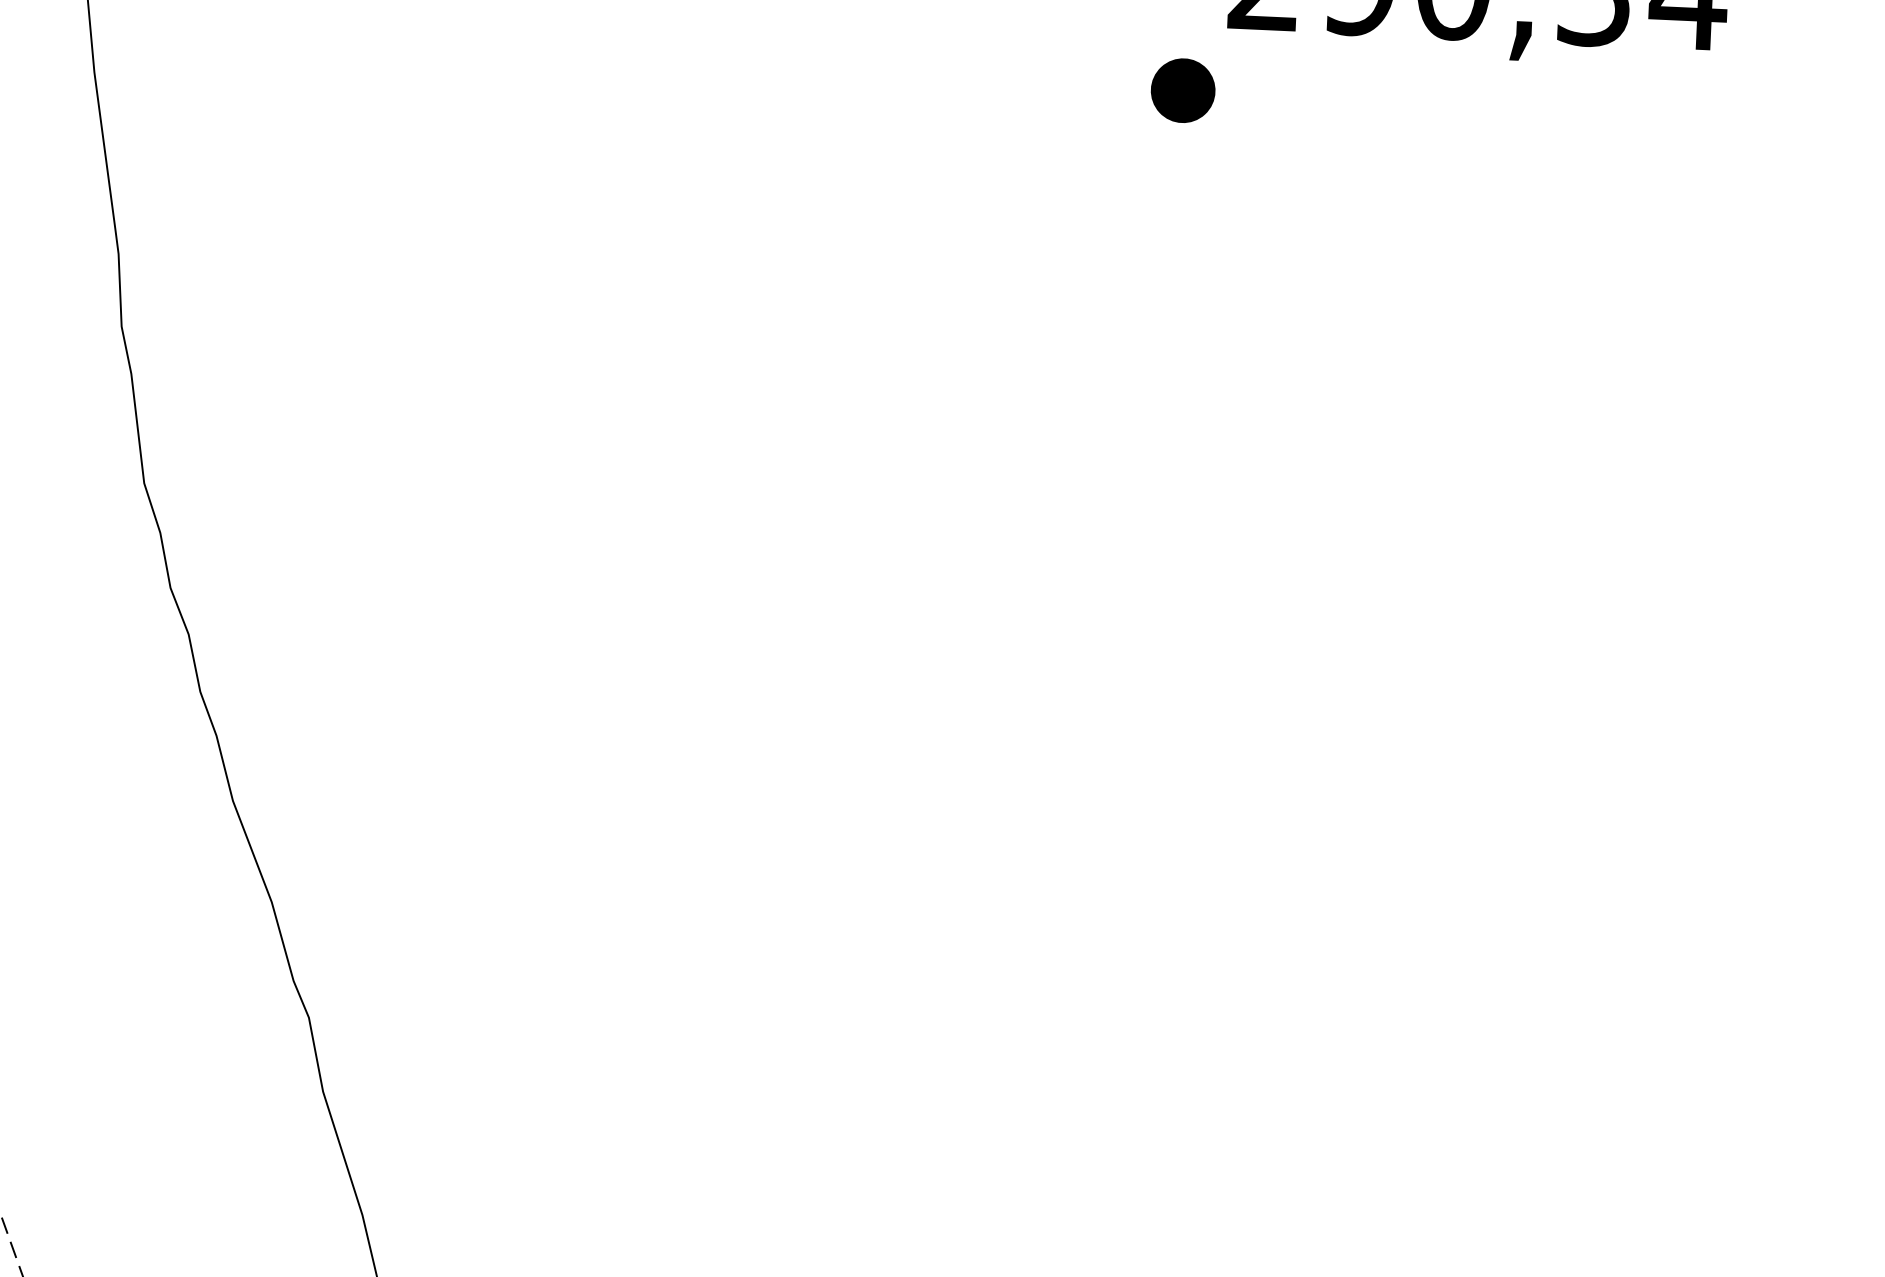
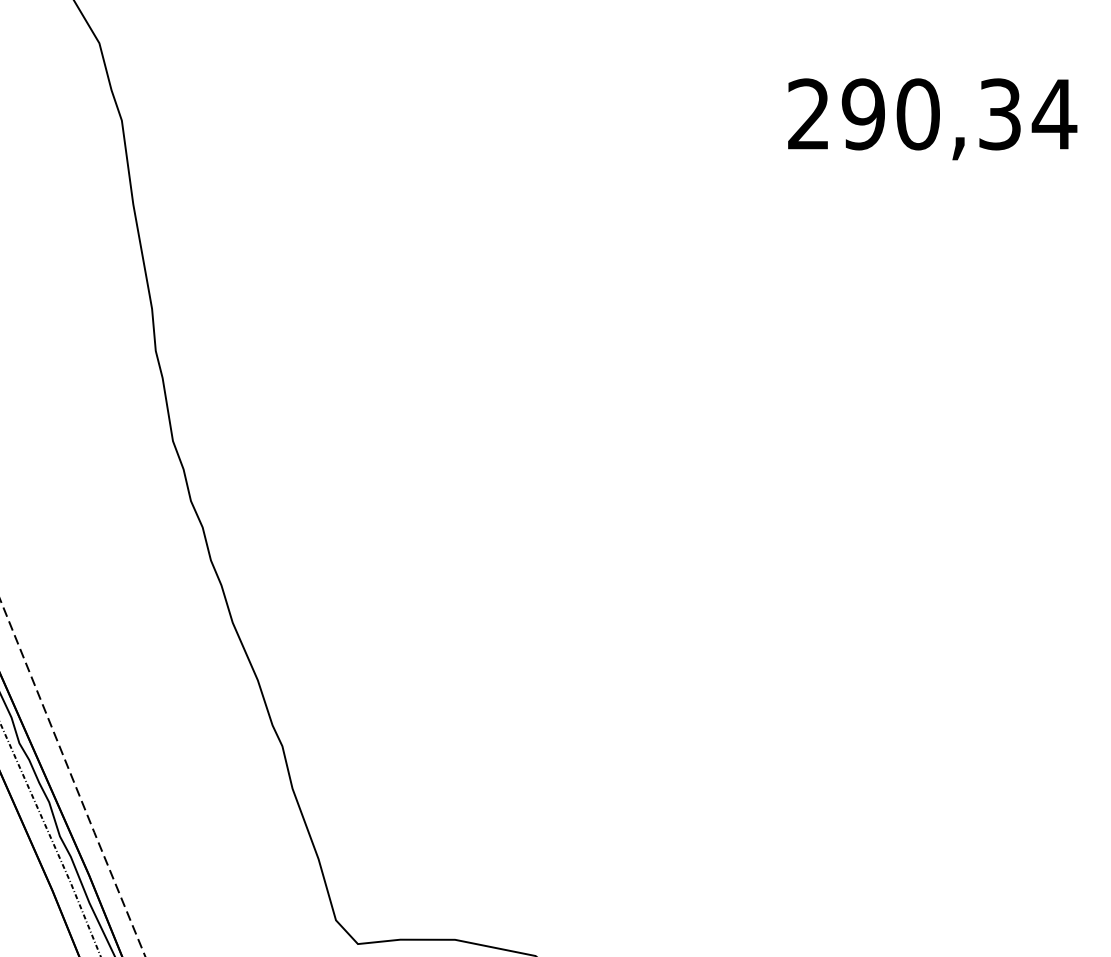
part: (1181, 90) -> (763, 186), removed

